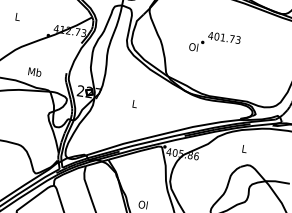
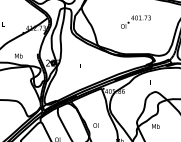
text: (214, 42) -> (135, 21), moved

